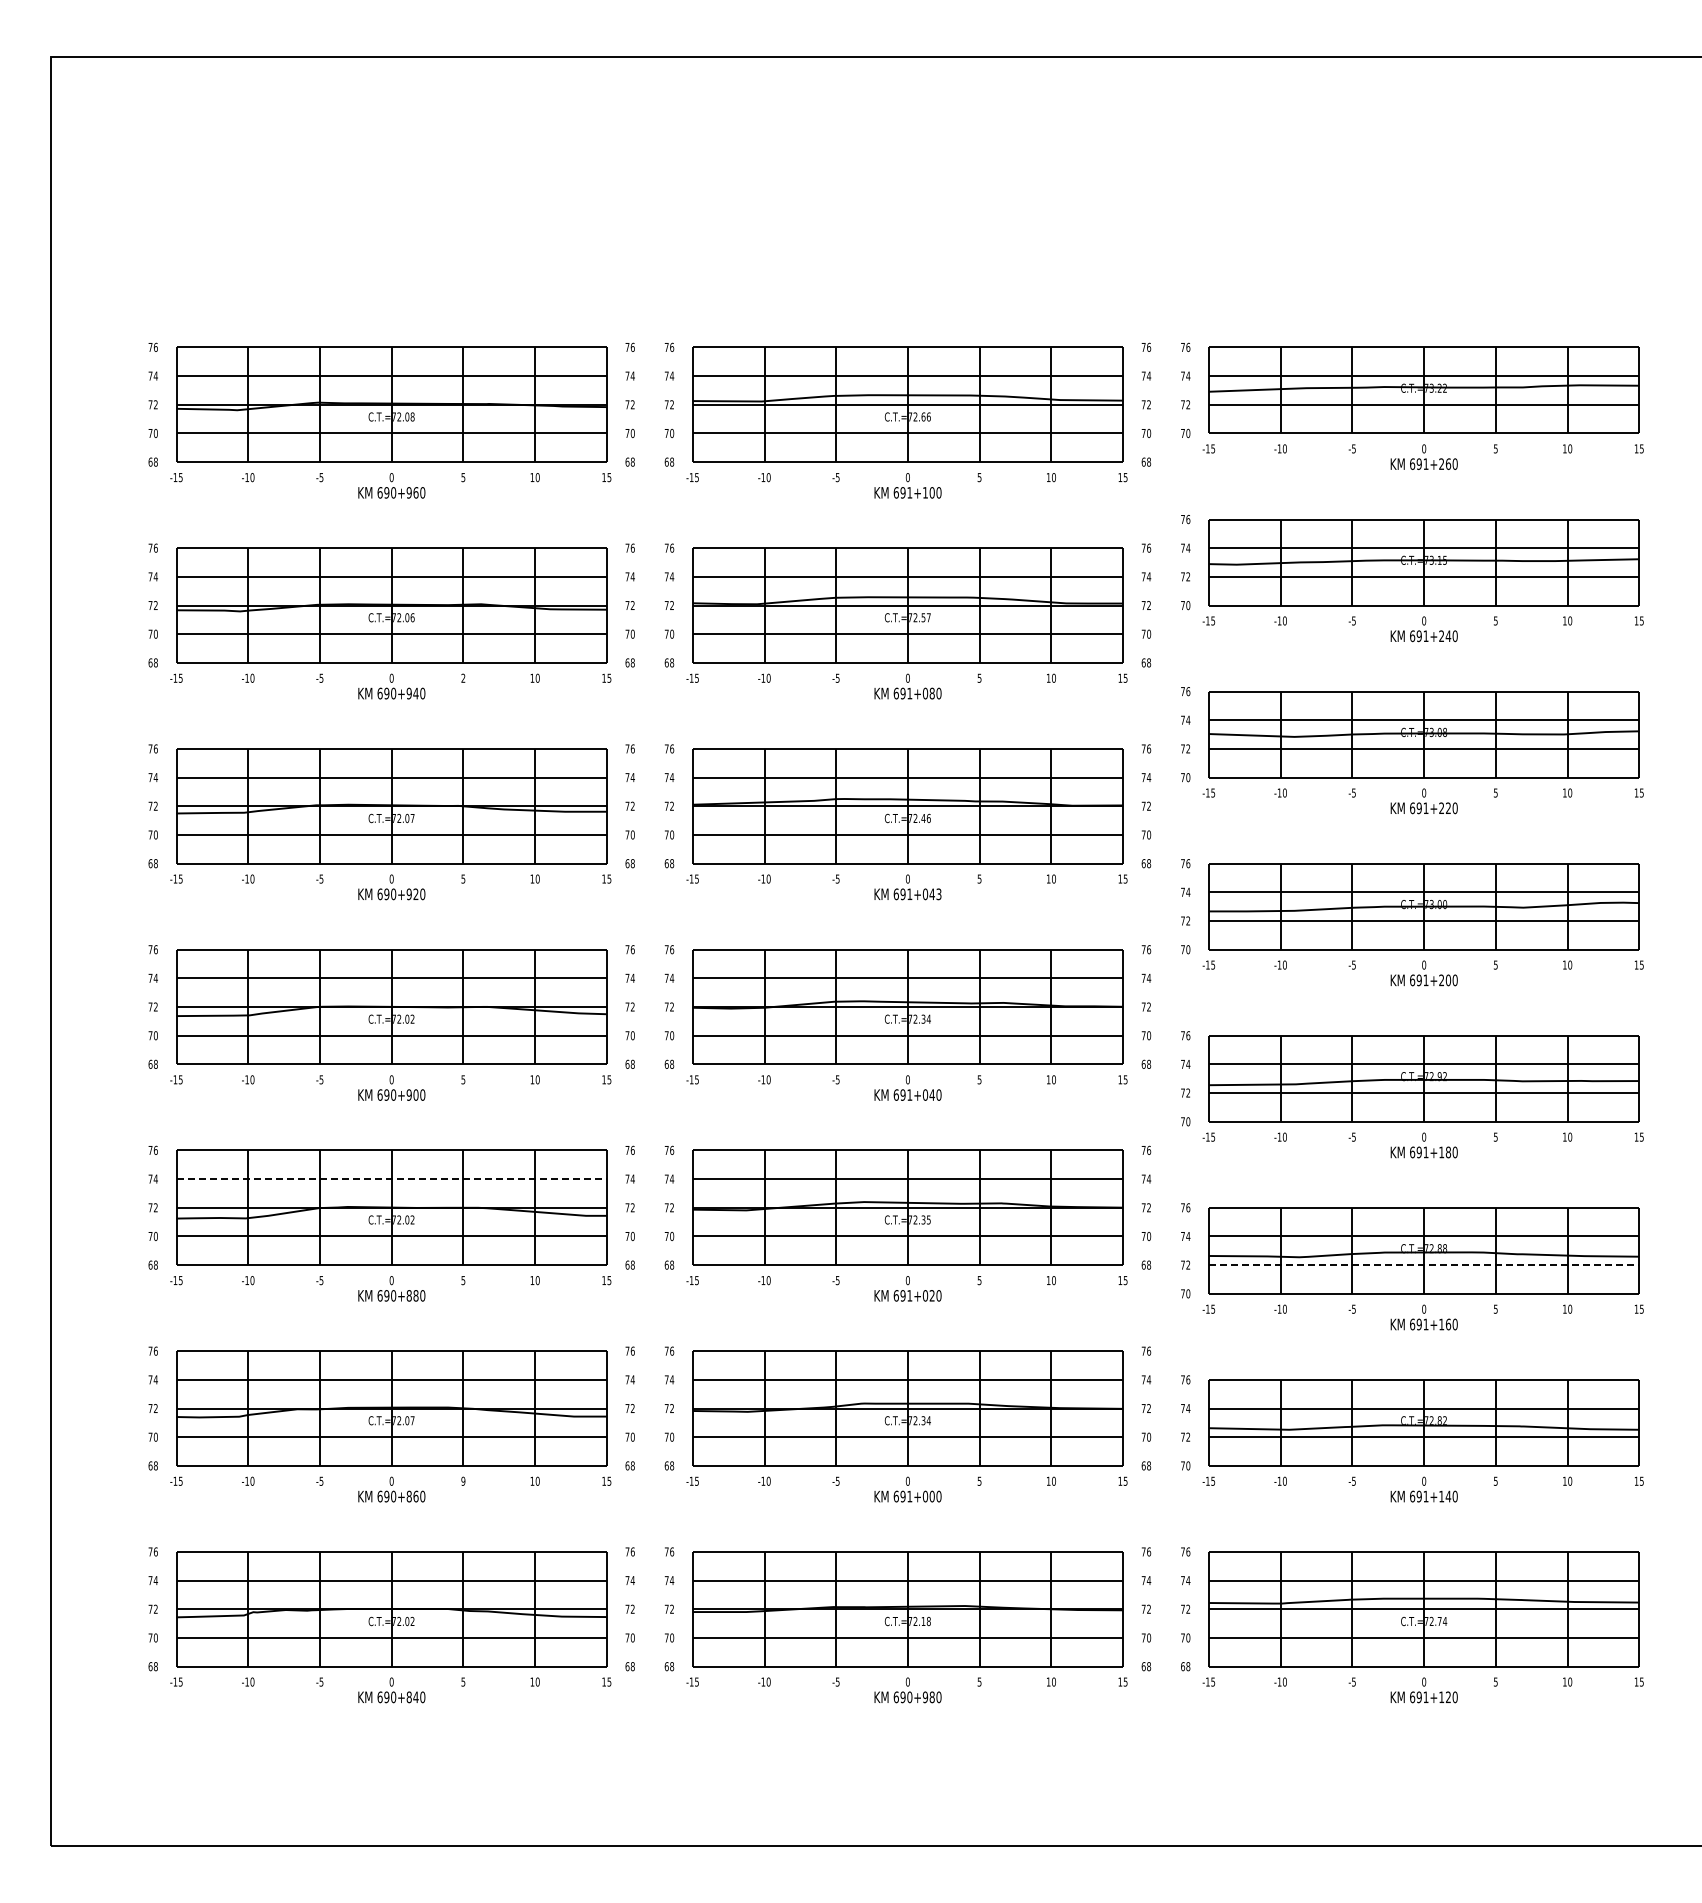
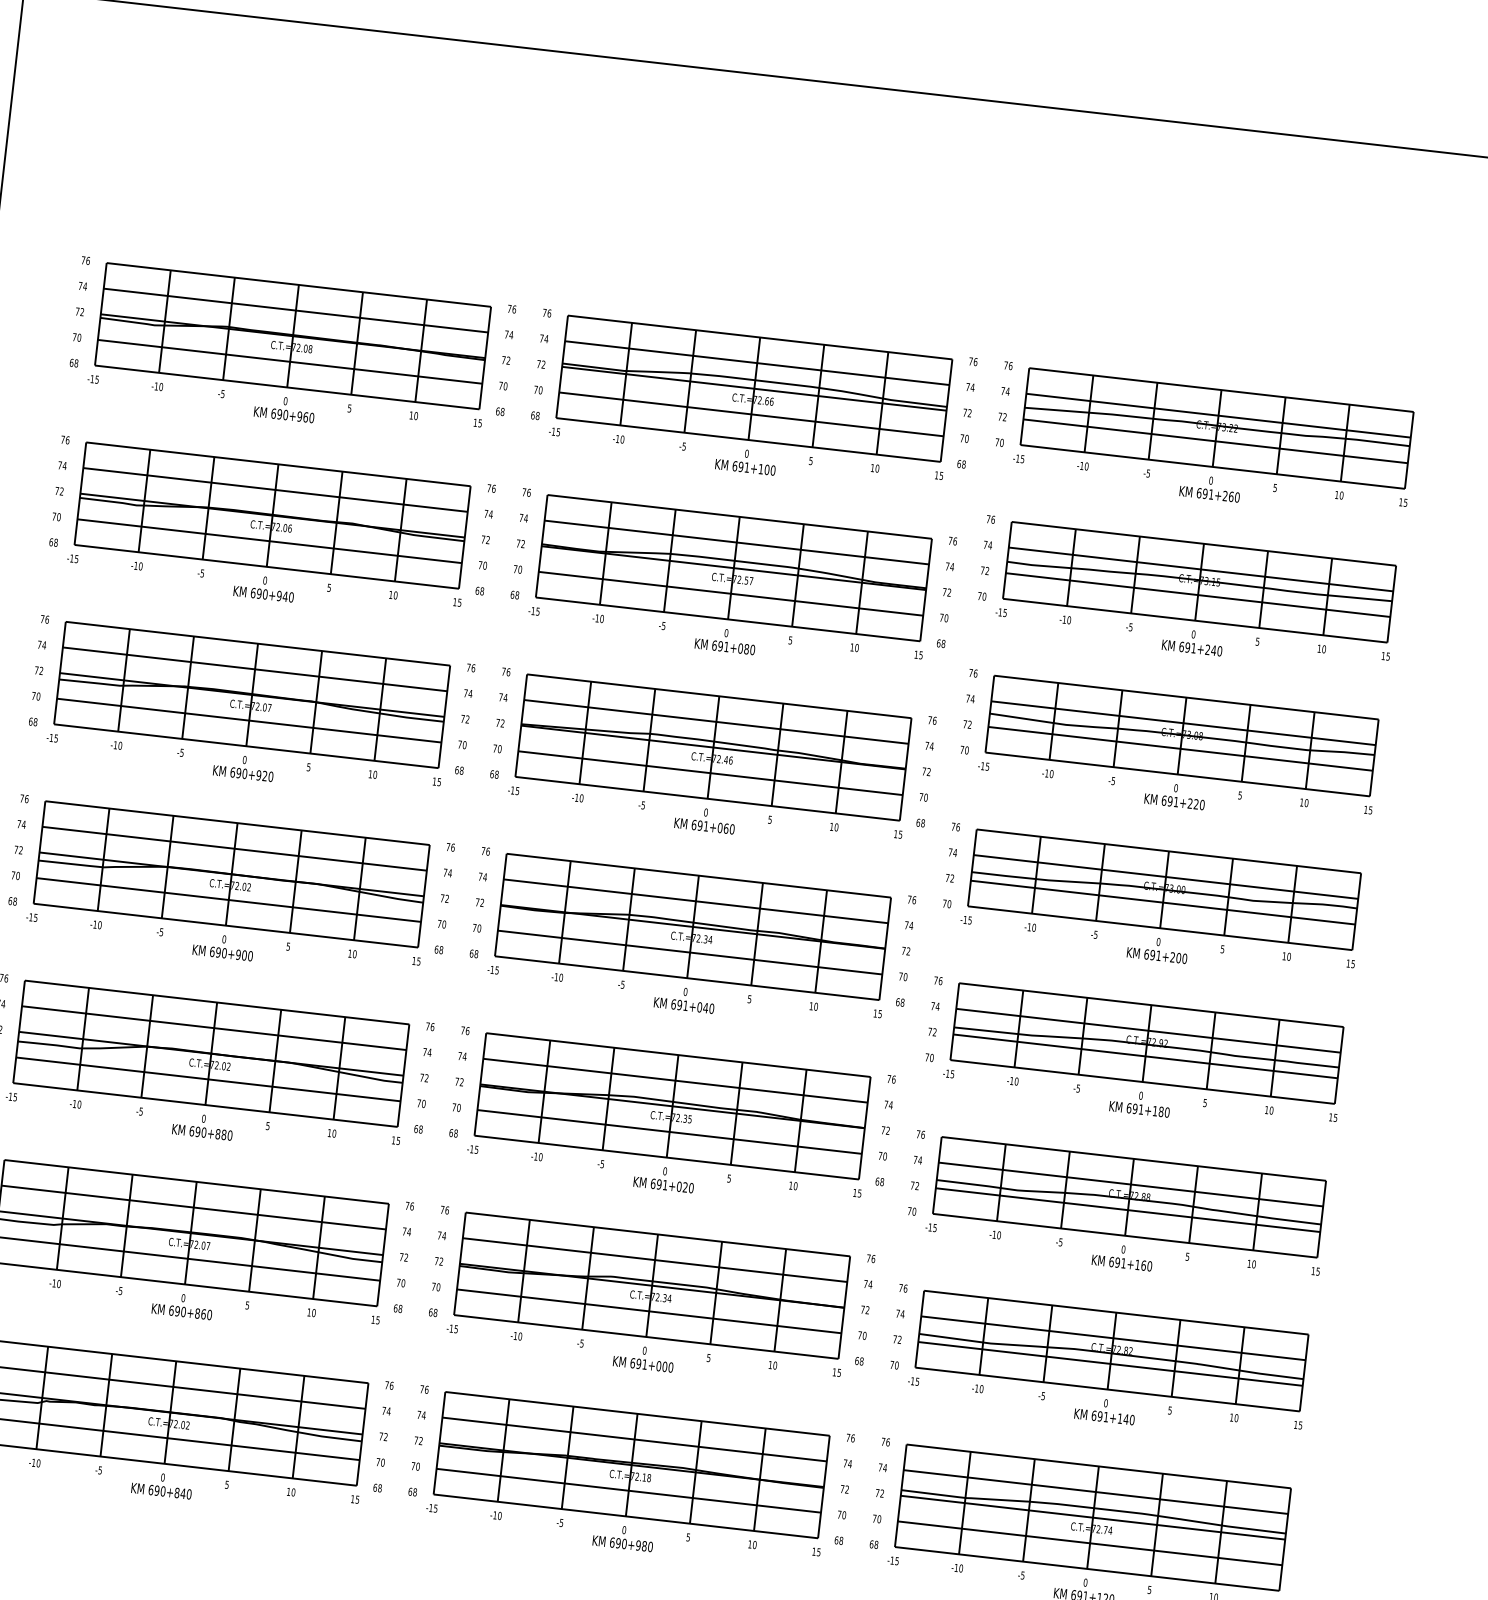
text: (463, 677) -> (329, 587), 2 -> 5
text: (935, 894) -> (729, 829), 691+043 -> 691+060
line: (392, 1179) -> (214, 1028), dashed -> solid
line: (1424, 1265) -> (1128, 1210), dashed -> solid
text: (463, 1480) -> (247, 1304), 9 -> 5

